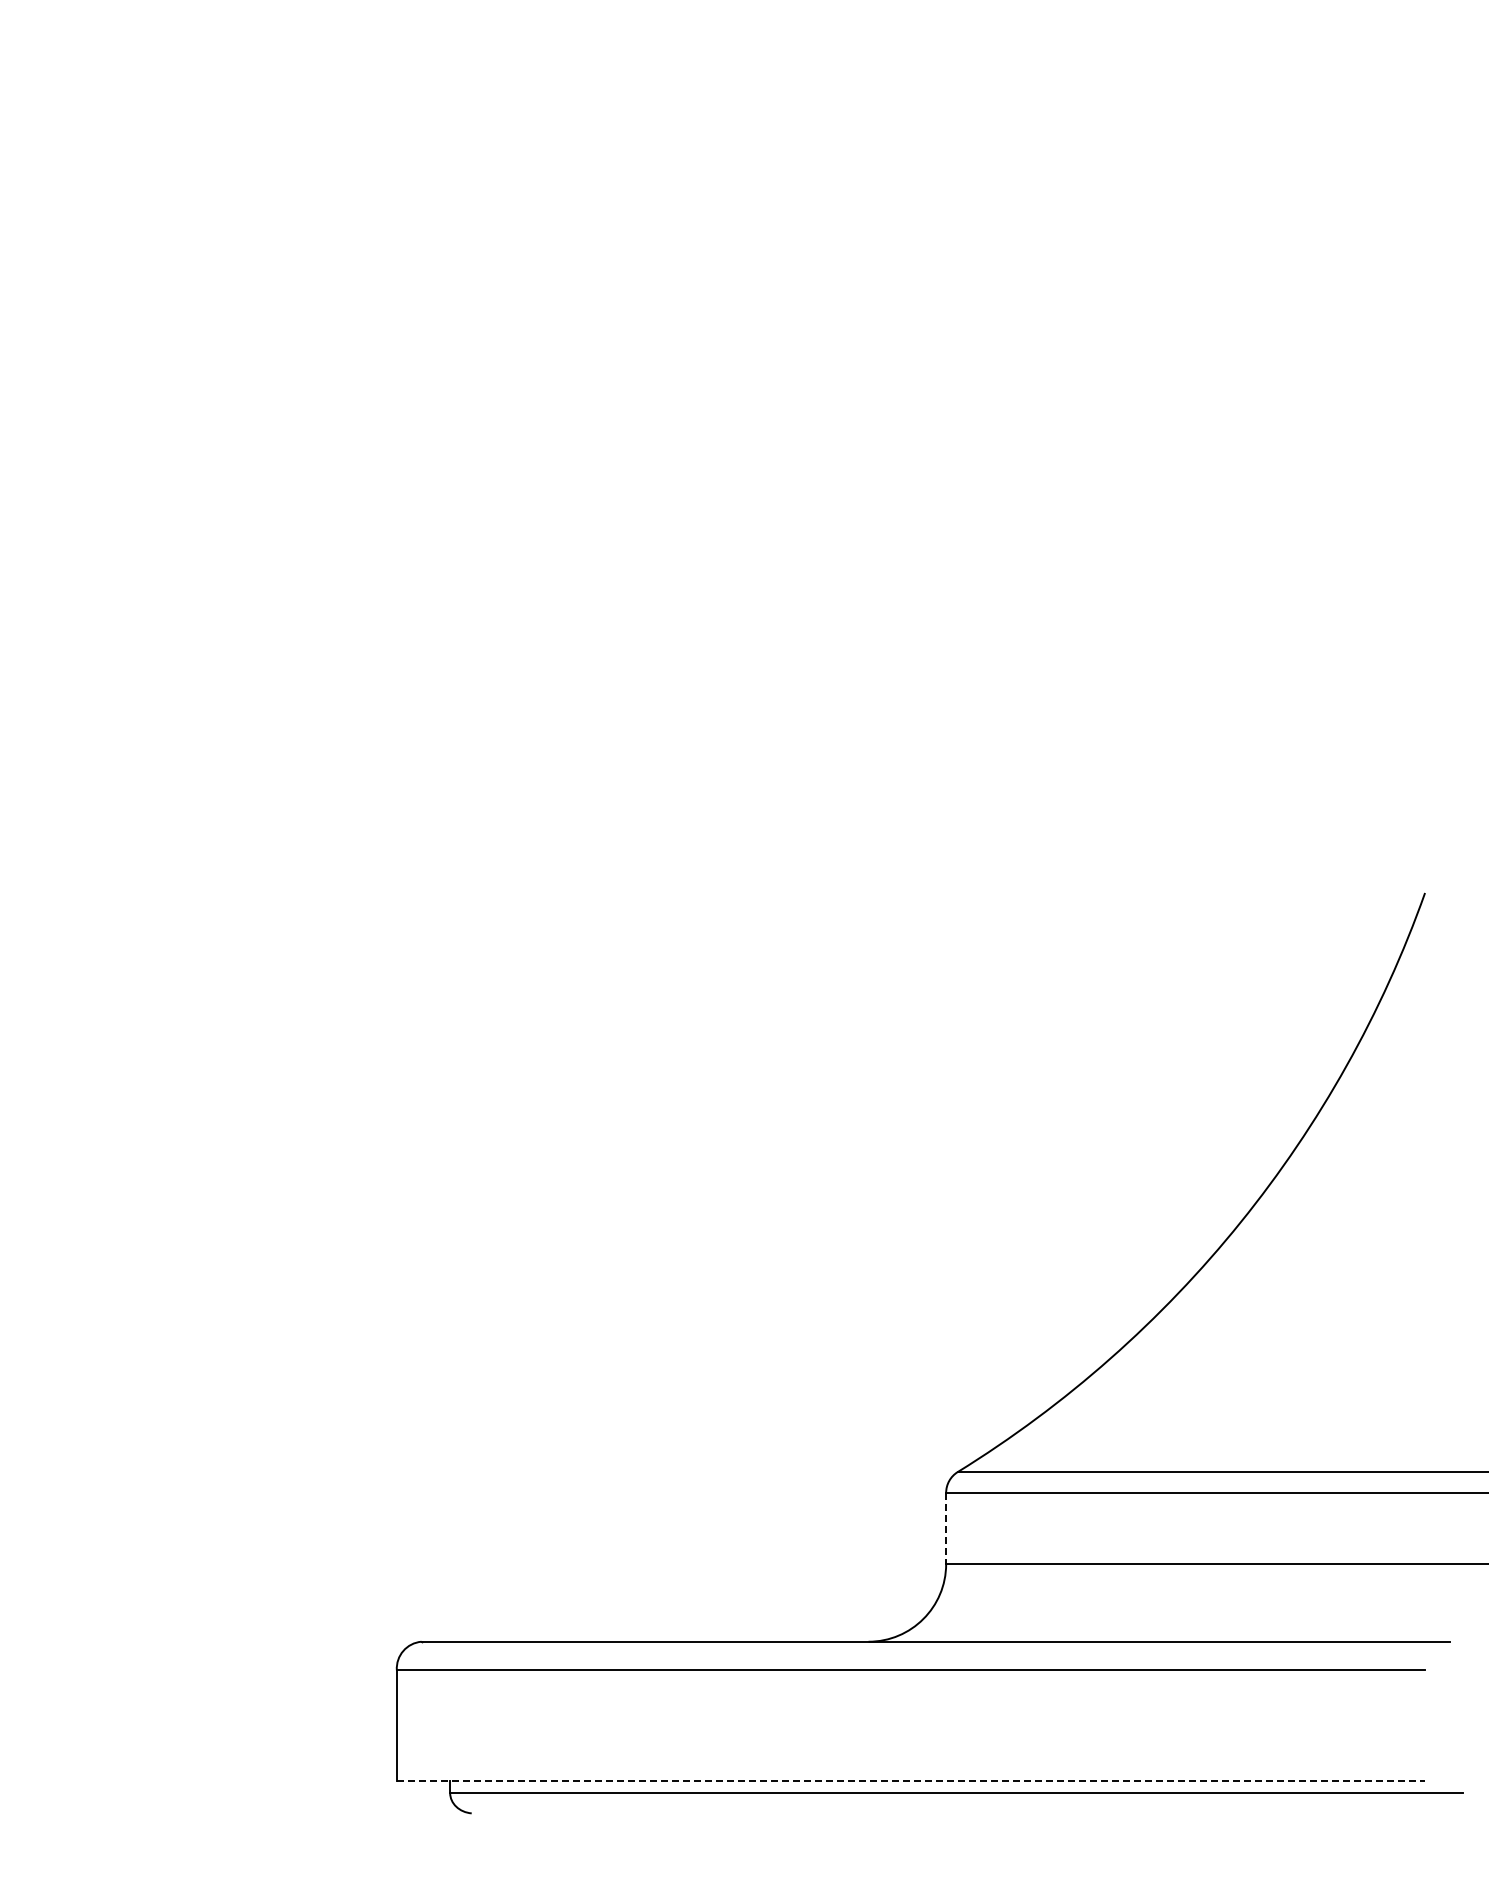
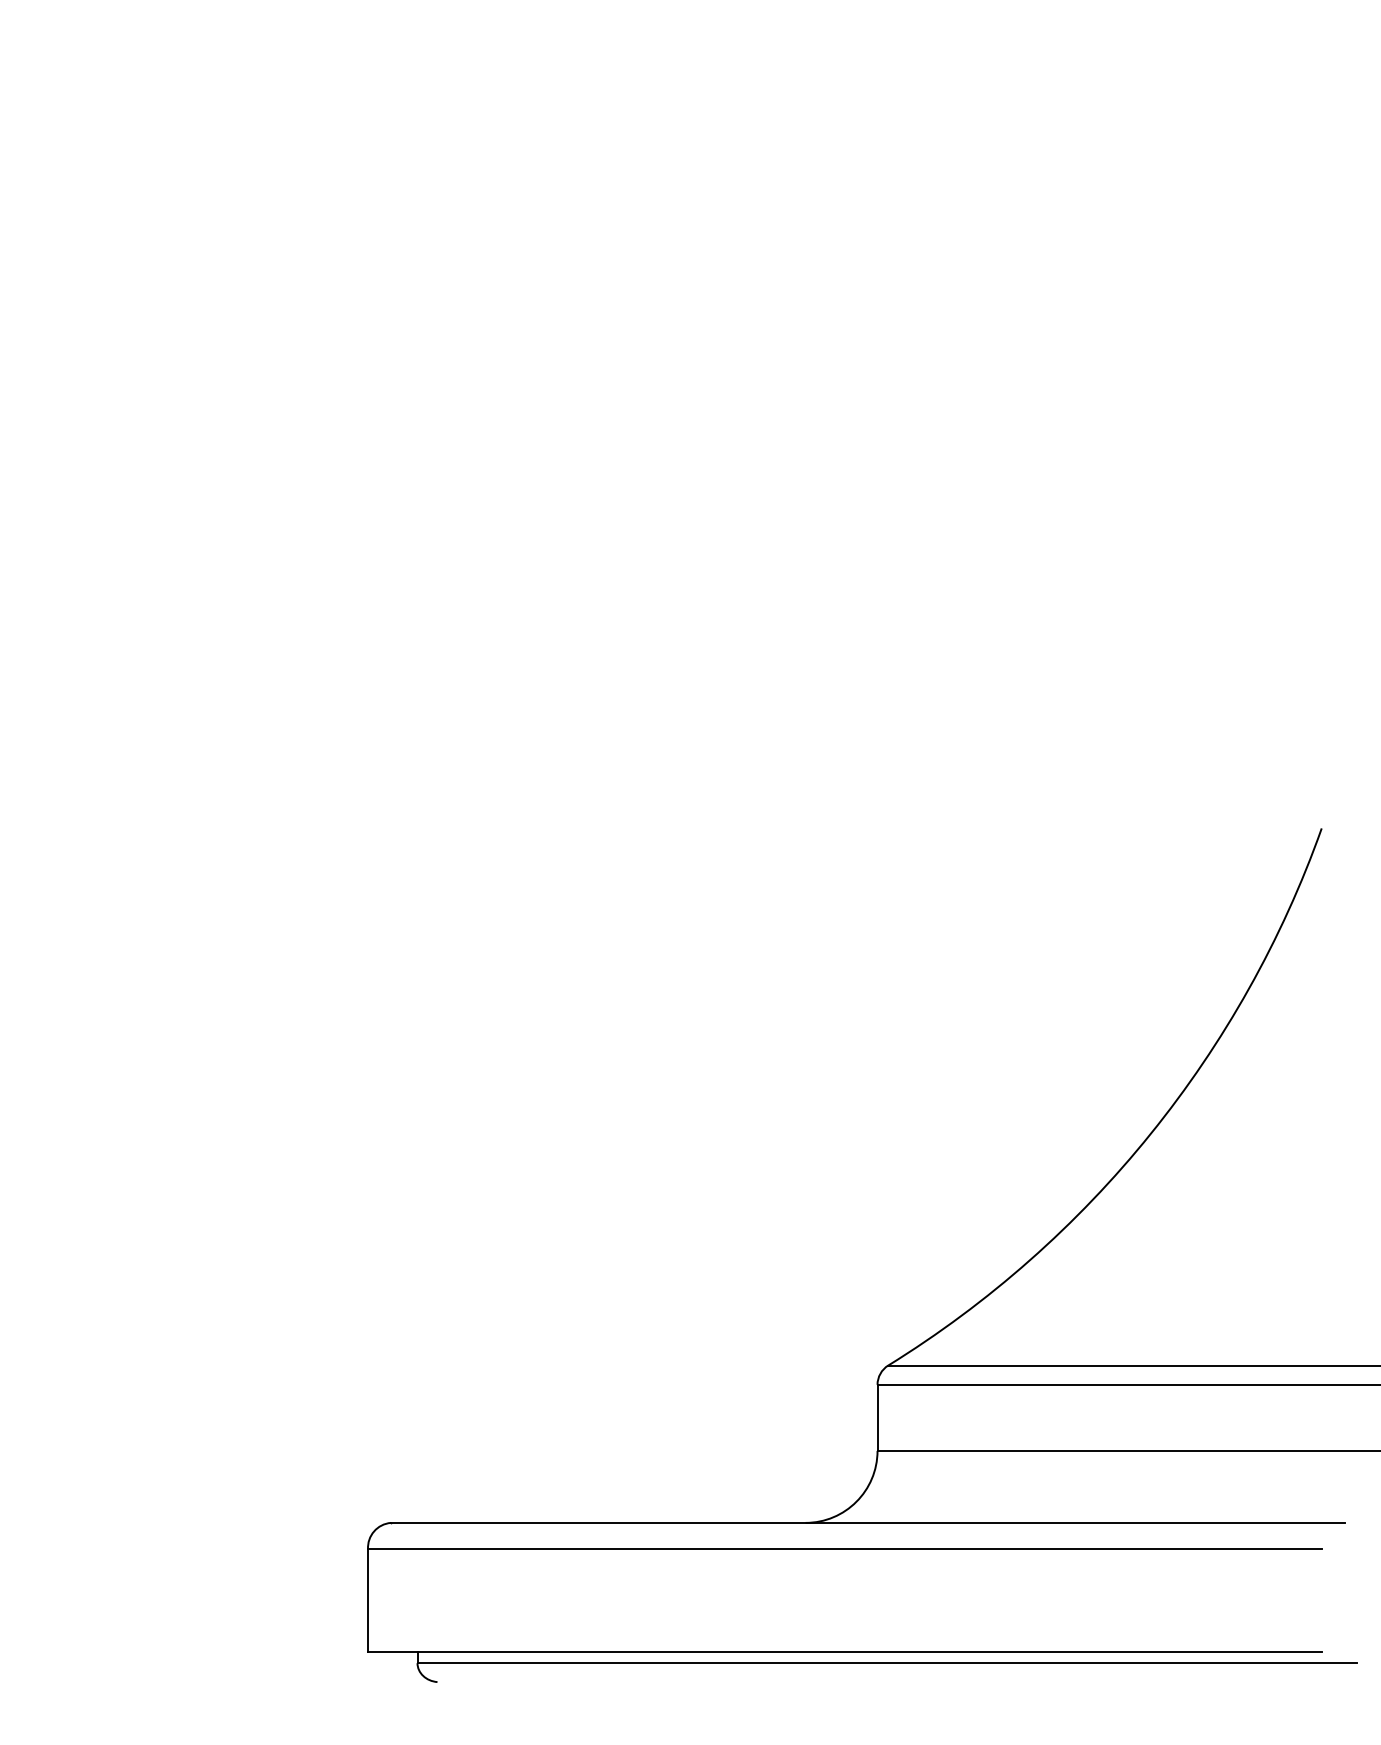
line: (946, 1528) -> (877, 1417), dashed -> solid
line: (911, 1780) -> (845, 1651), dashed -> solid

